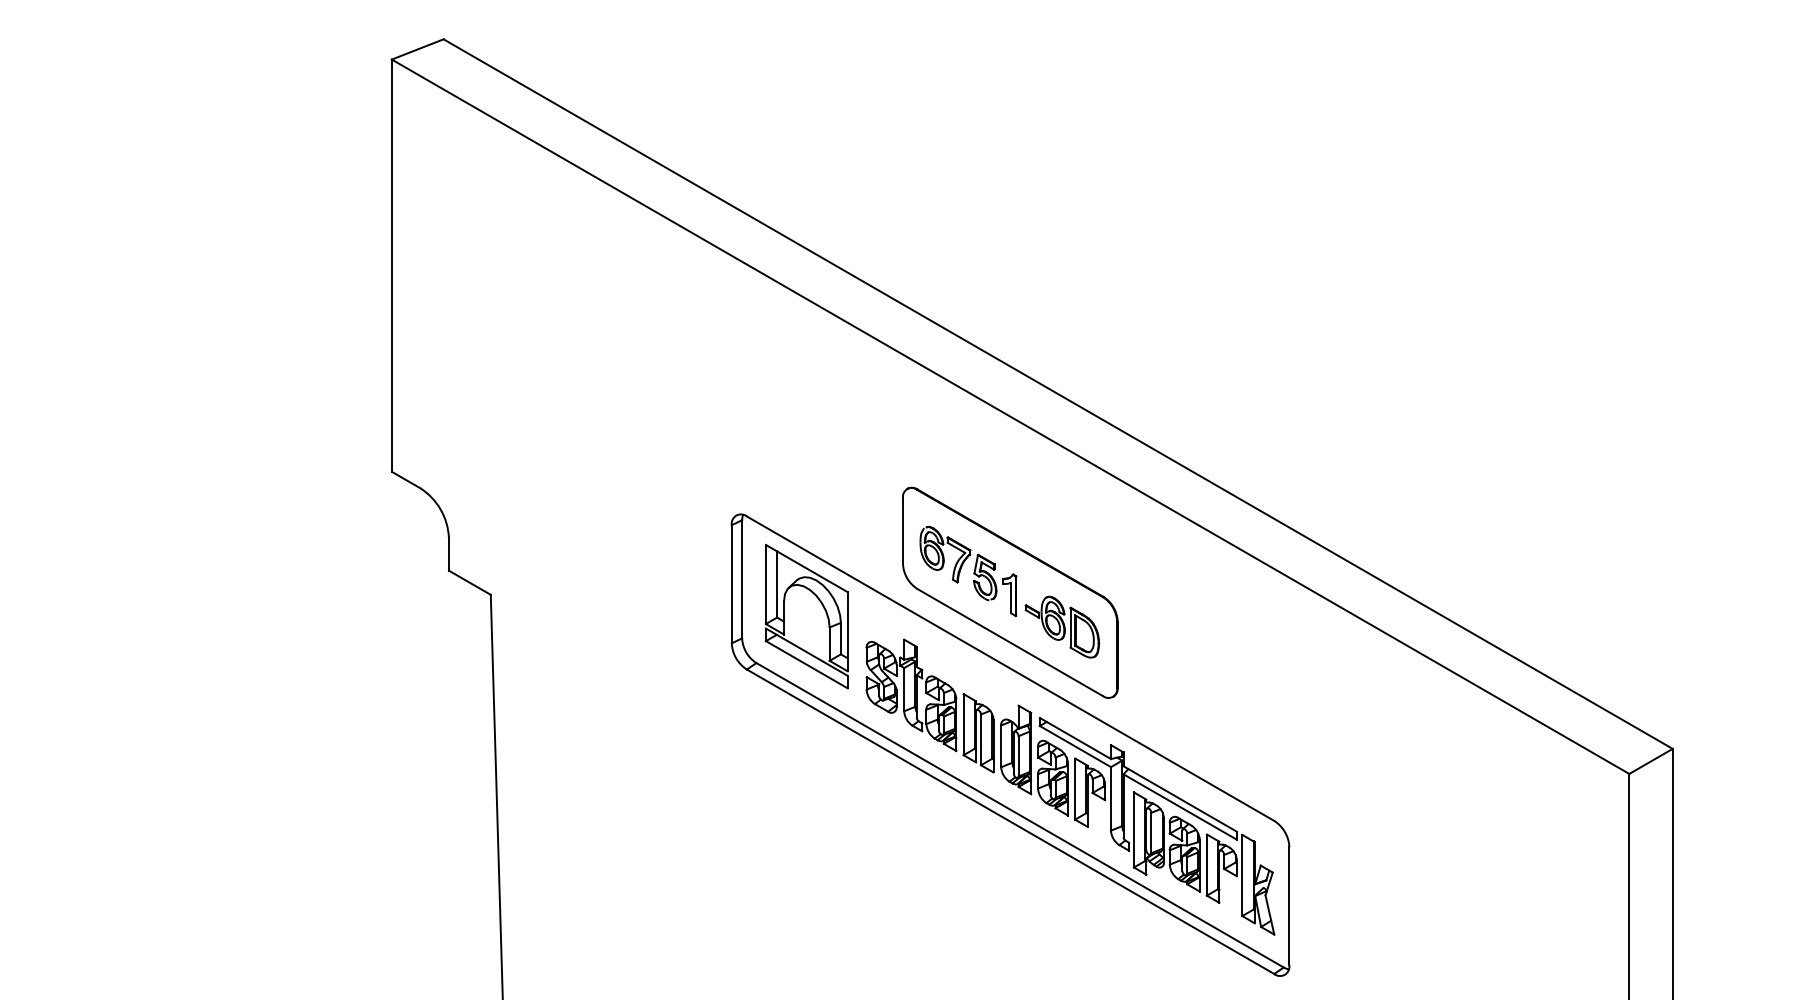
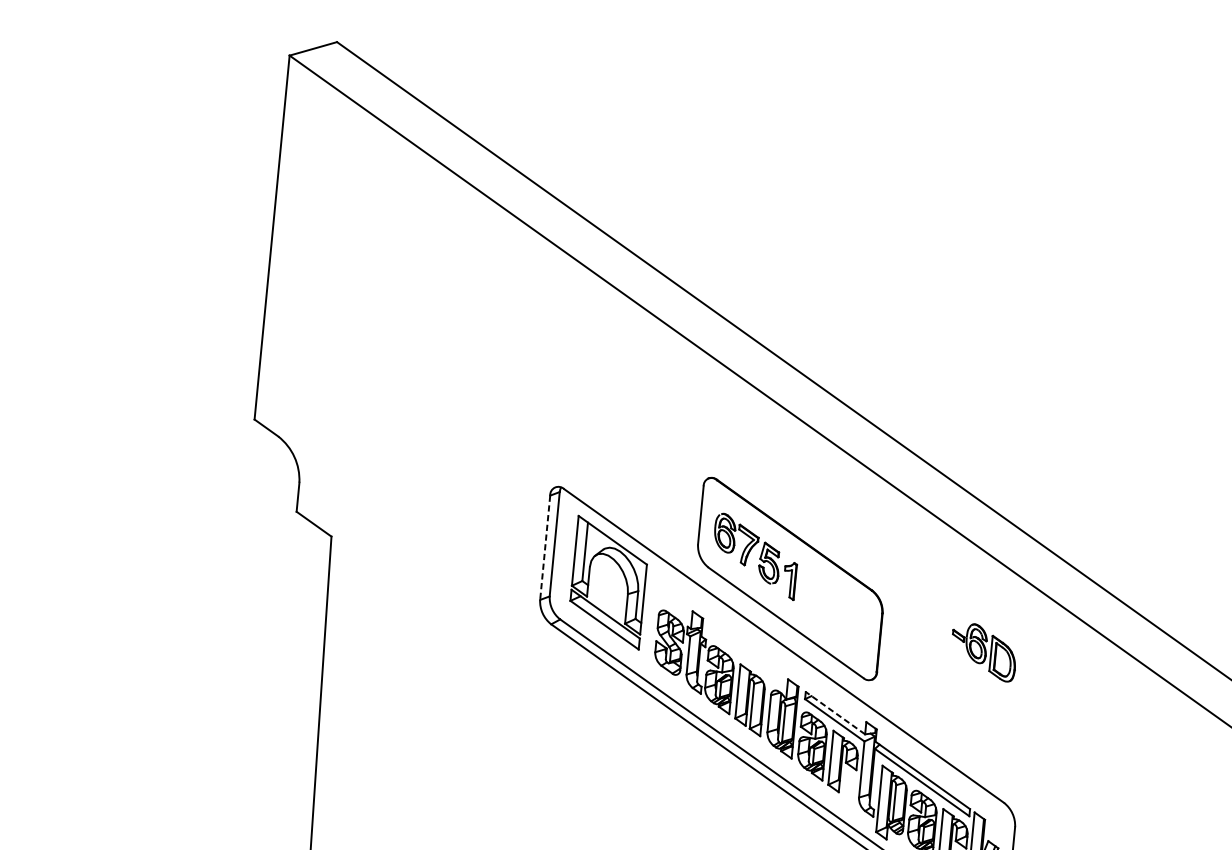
line: (731, 584) -> (544, 547), solid -> dashed
part: (1062, 626) -> (984, 651), moved
line: (1075, 738) -> (835, 713), solid -> dashed

